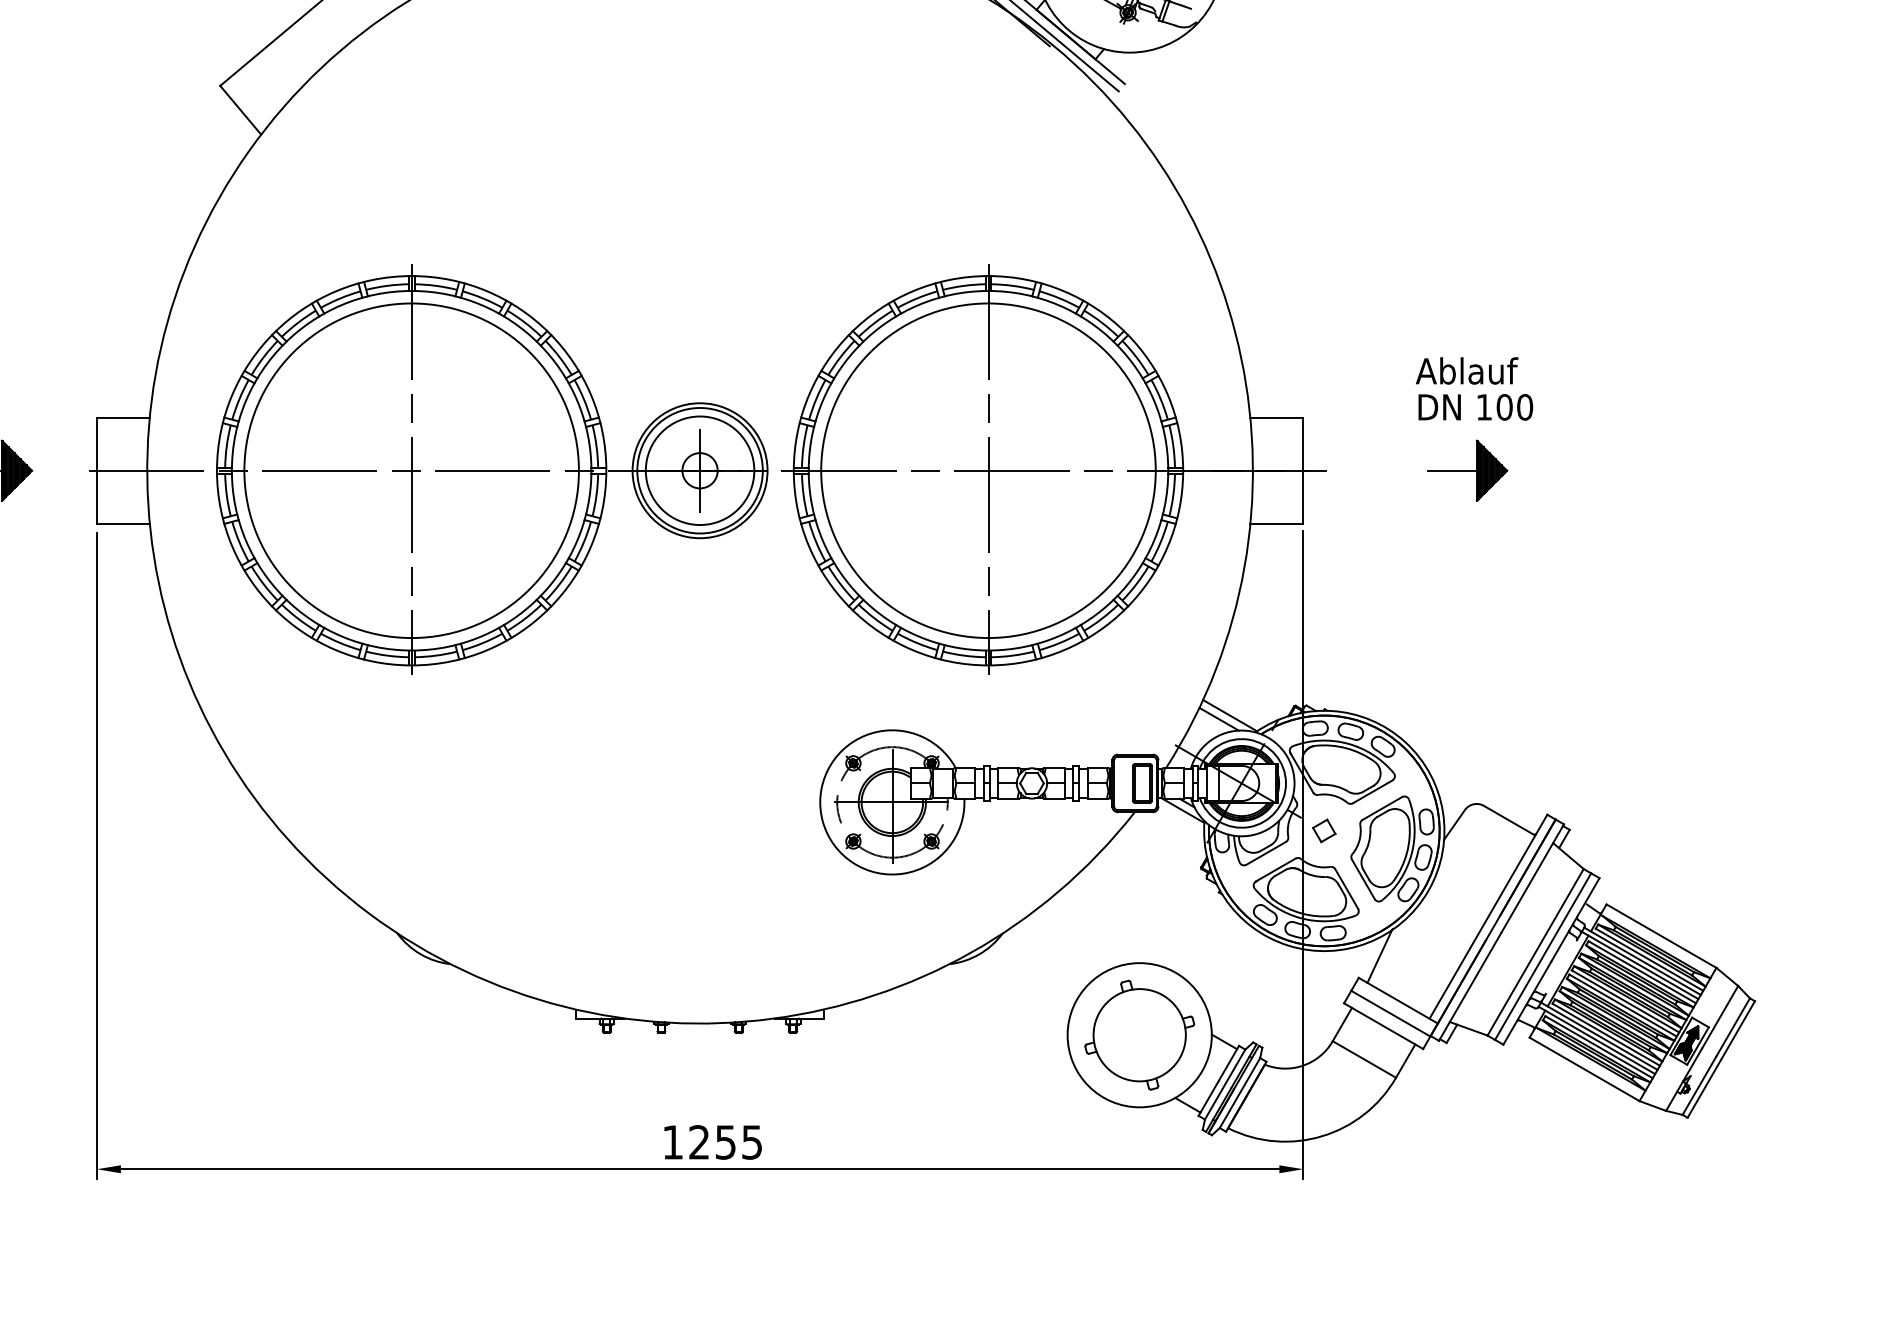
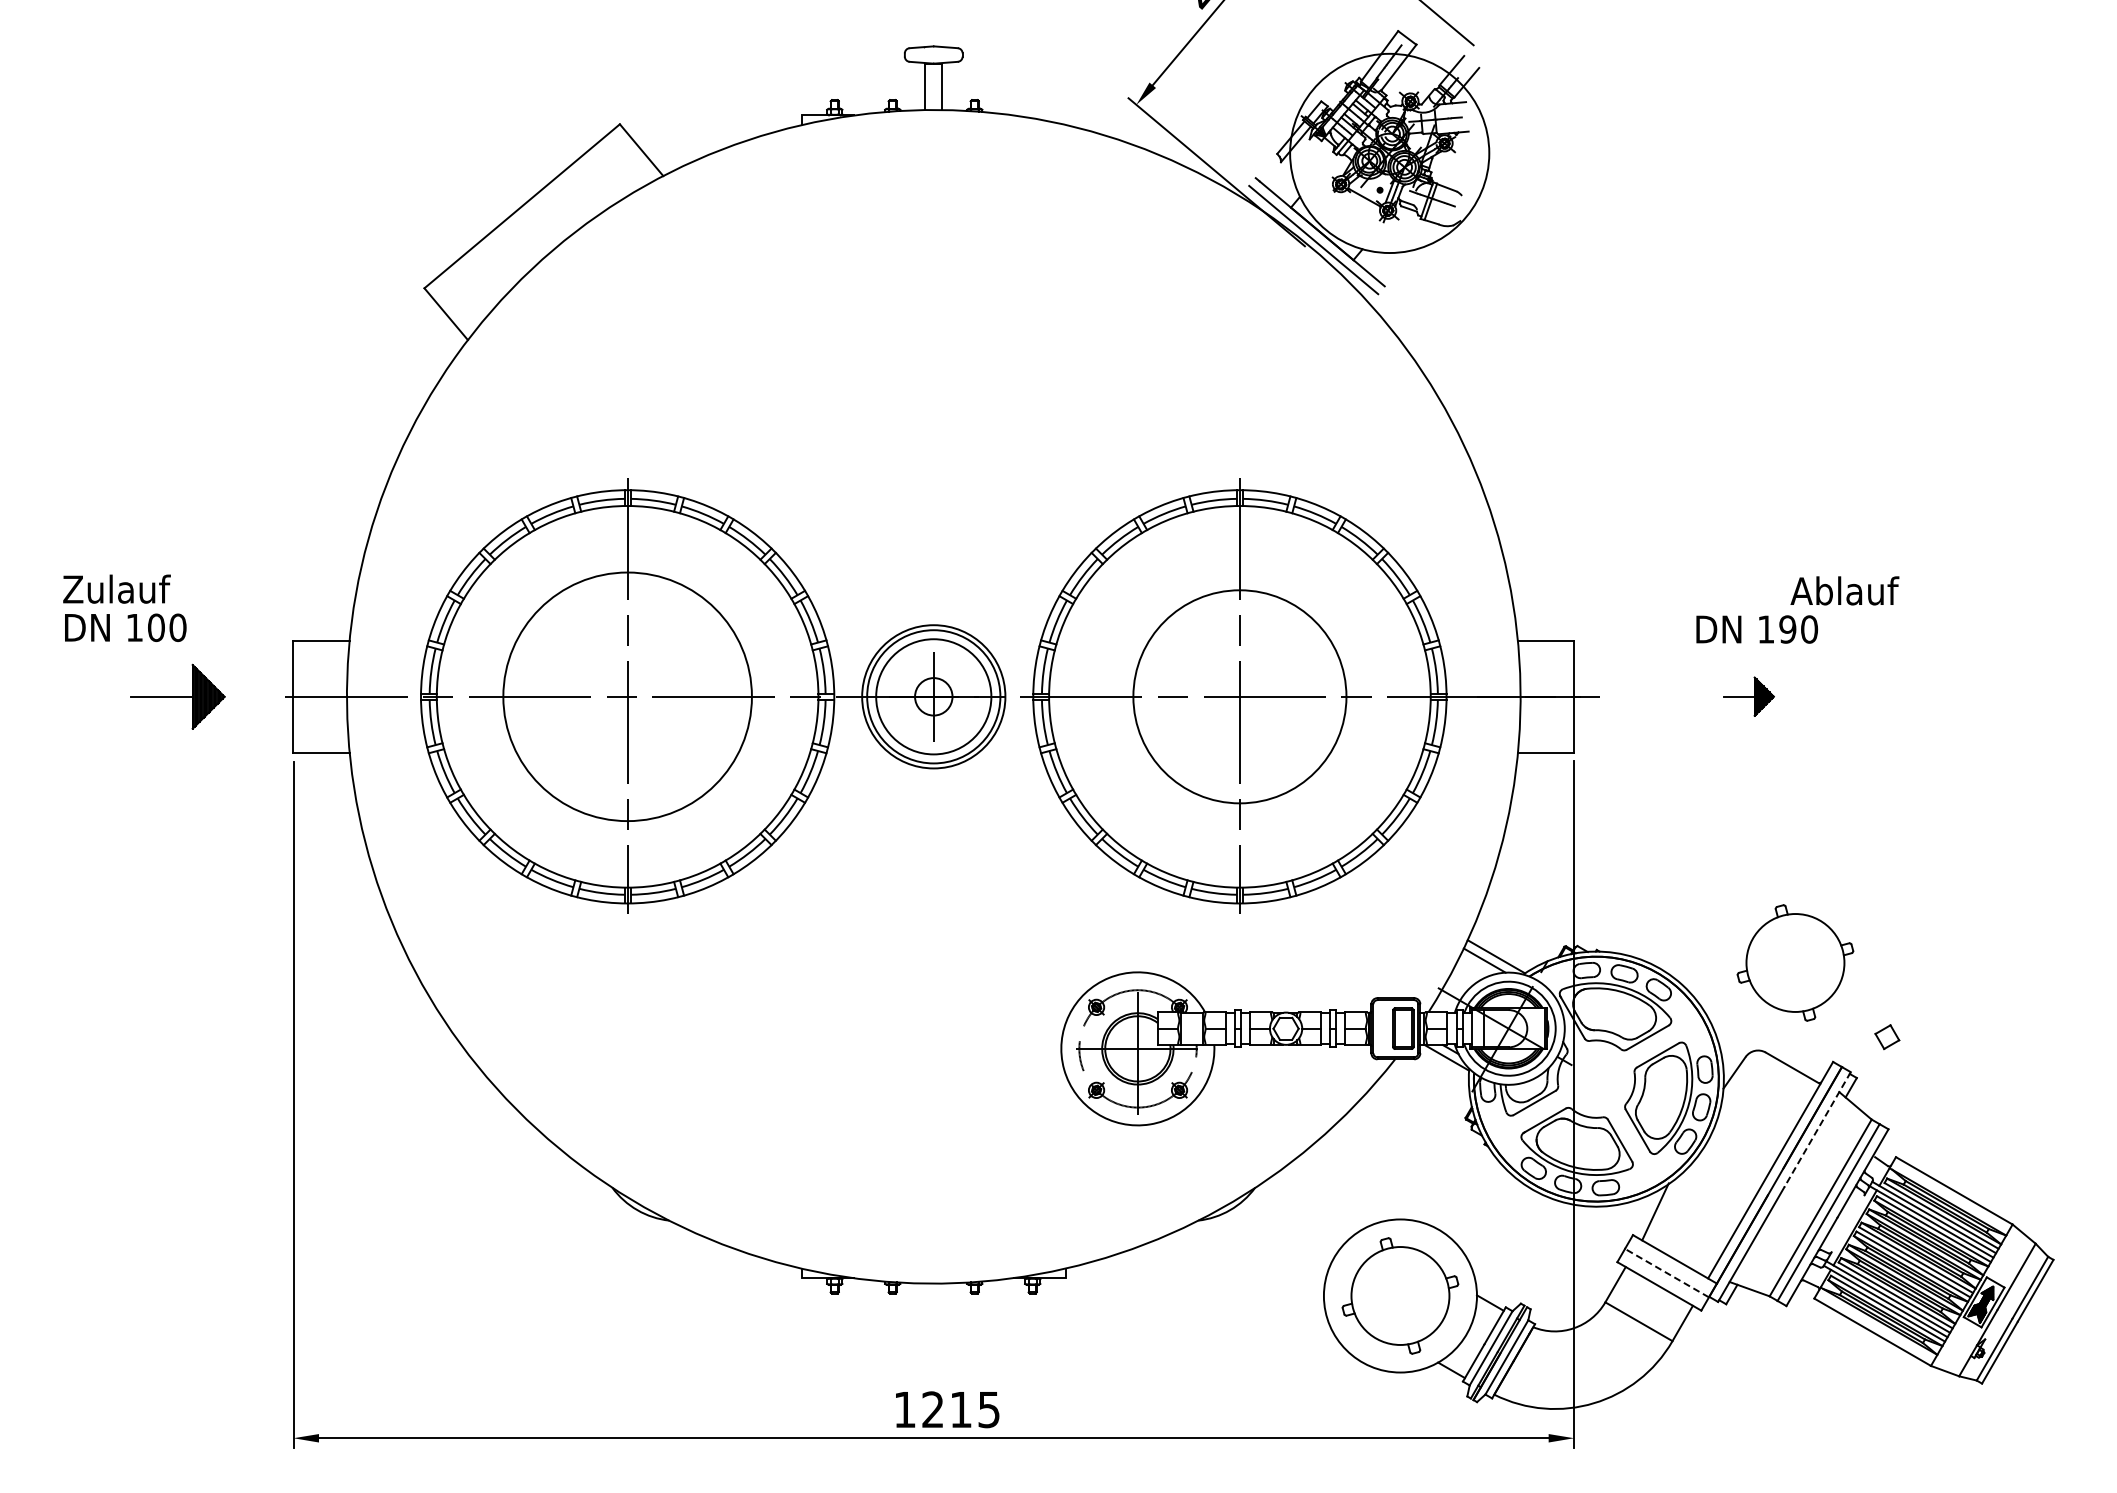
text: (1466, 370) -> (1844, 590), moved
text: (1504, 407) -> (1787, 629), 100 -> 190
circle: (411, 470) -> (627, 696), size x0.7
circle: (988, 470) -> (1239, 696), size x0.6
part: (1467, 470) -> (1748, 696), size x0.6
part: (1511, 721) -> (1795, 962), added
part: (1324, 831) -> (1887, 1037), moved
line: (1532, 879) -> (1817, 1130), solid -> dashed
line: (1390, 1013) -> (1666, 1272), solid -> dashed
text: (725, 1143) -> (960, 1410), 1255 -> 1215

